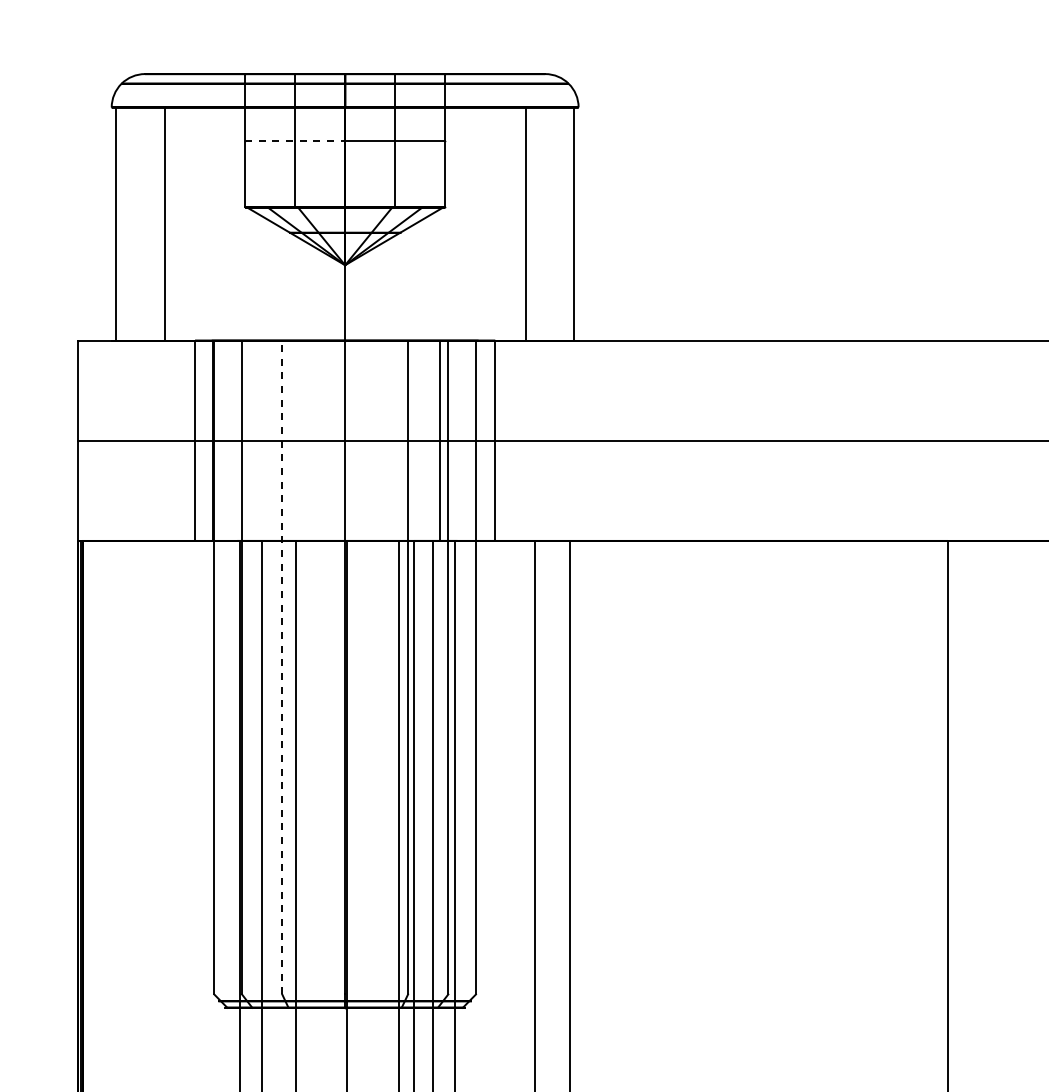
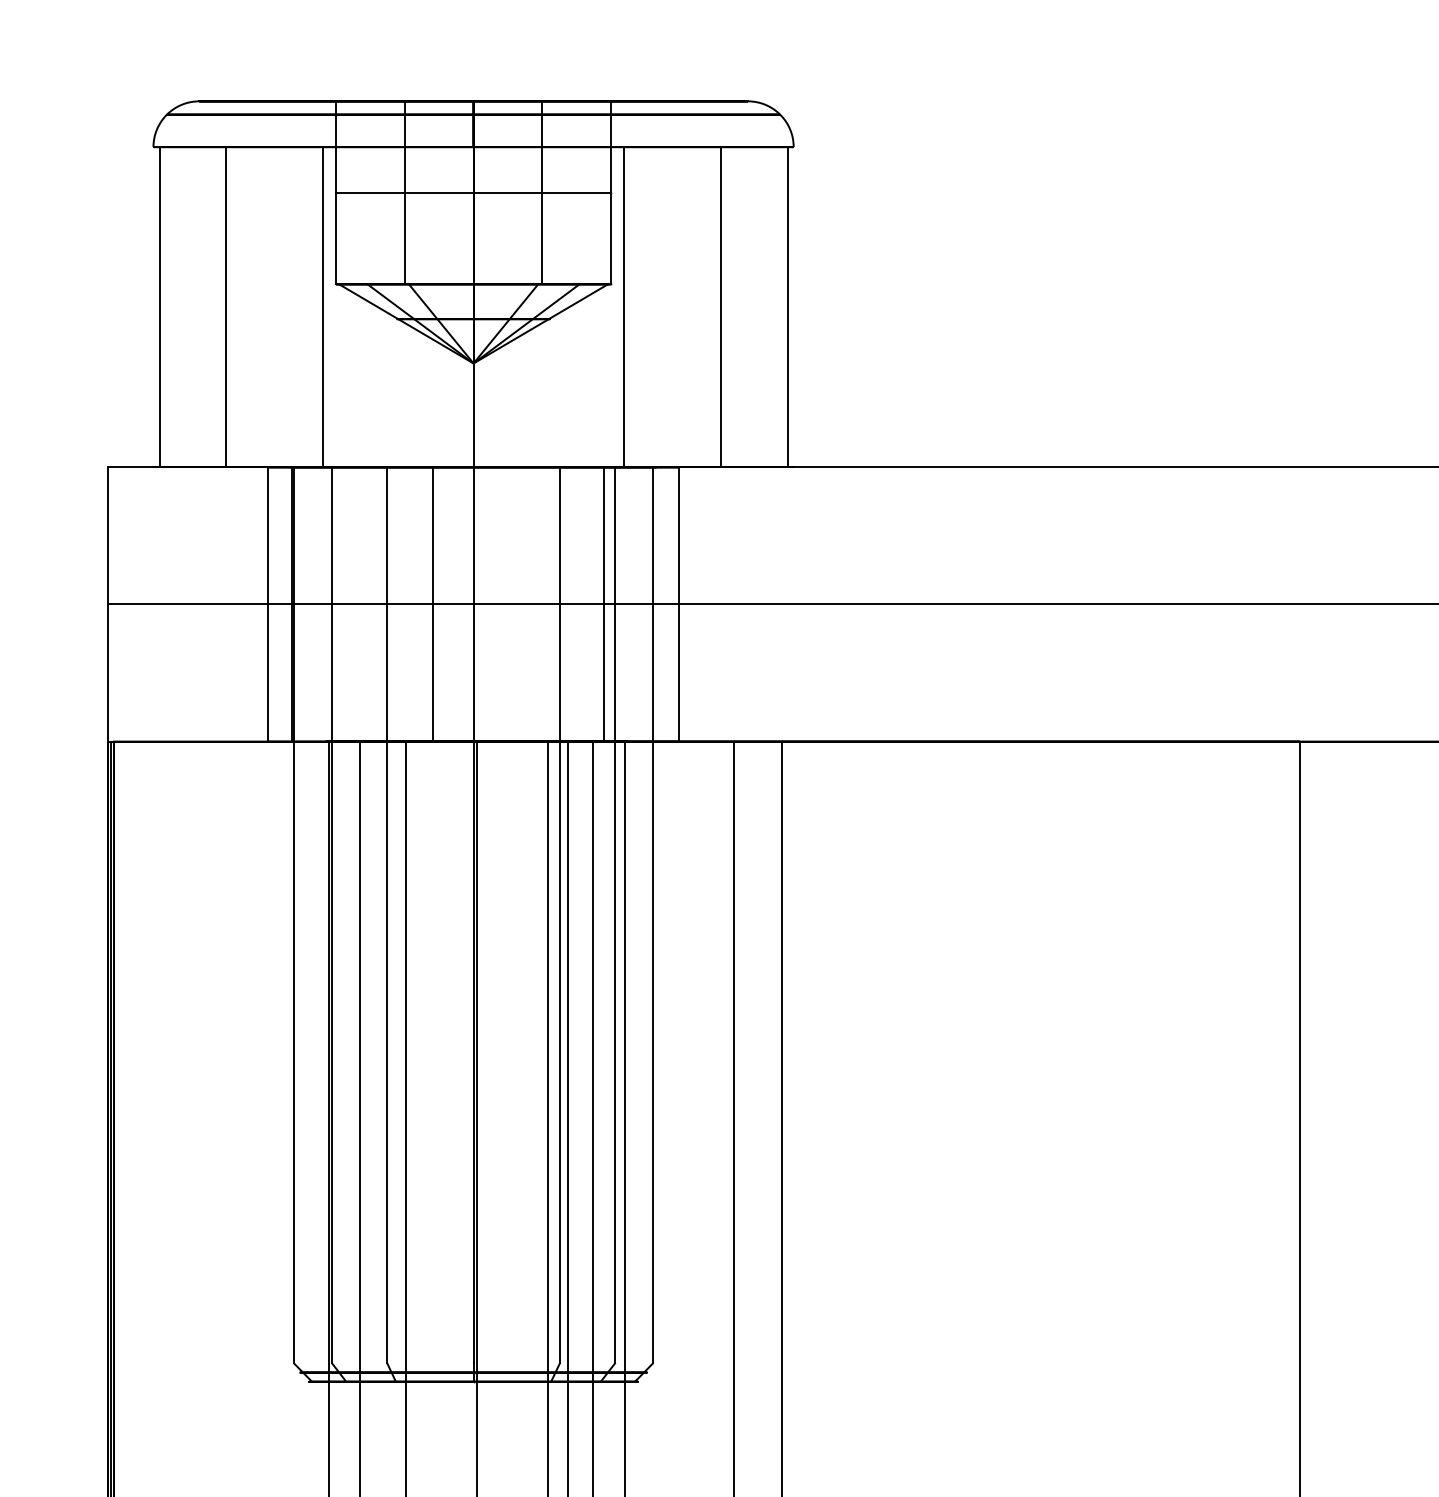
line: (295, 140) -> (405, 192), dashed -> solid
line: (235, 223) -> (323, 306), added
line: (455, 223) -> (624, 306), added
line: (315, 440) -> (432, 603), added
line: (282, 667) -> (387, 915), dashed -> solid

